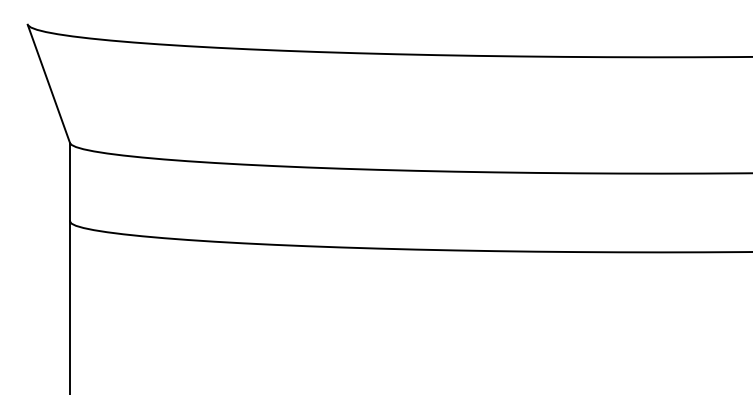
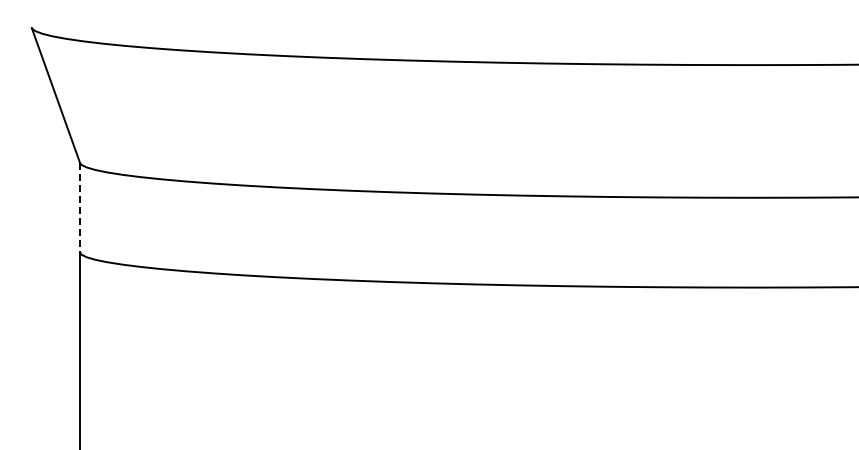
line: (70, 182) -> (80, 207), solid -> dashed

